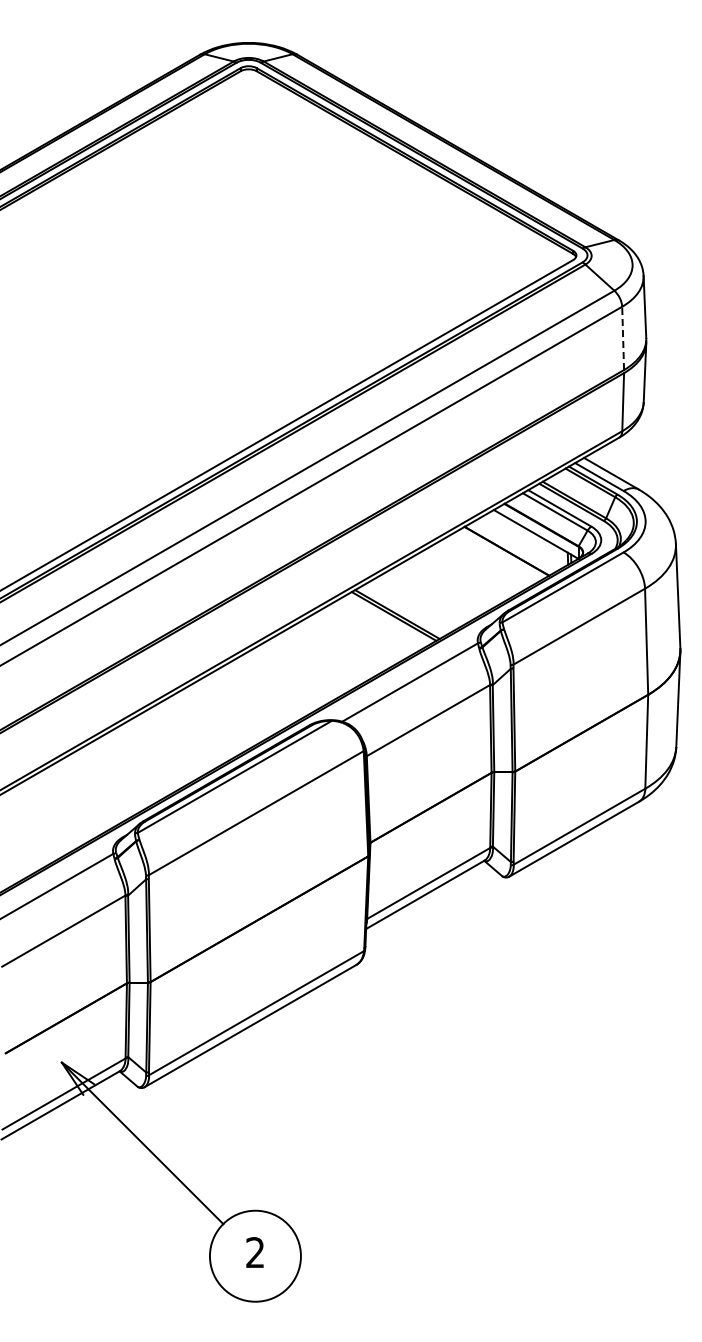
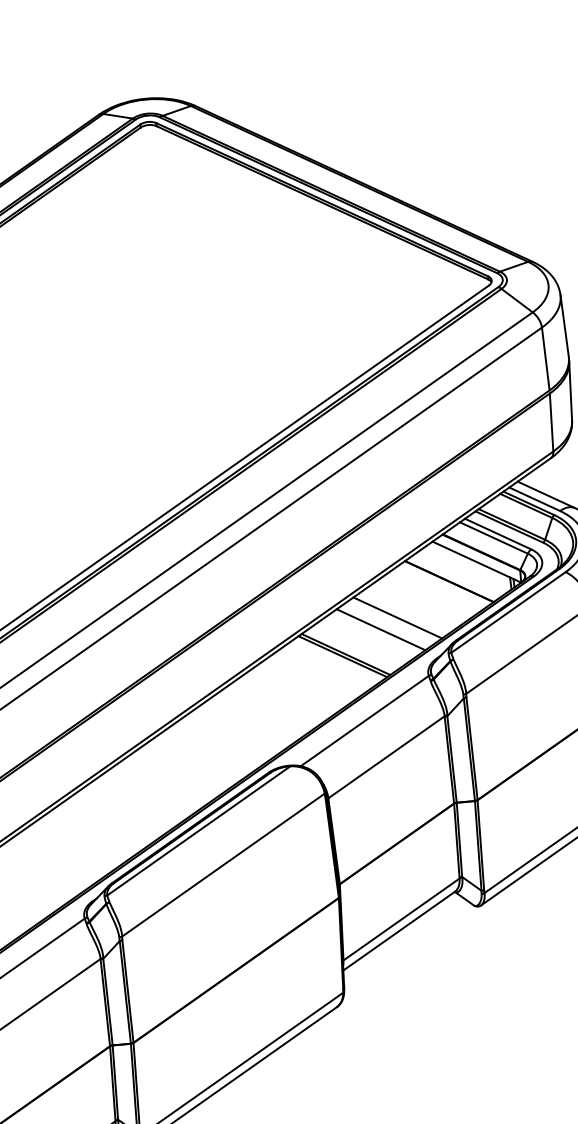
line: (623, 338) -> (546, 359), dashed -> solid
line: (452, 582) -> (397, 617), added
line: (434, 592) -> (380, 629), added

